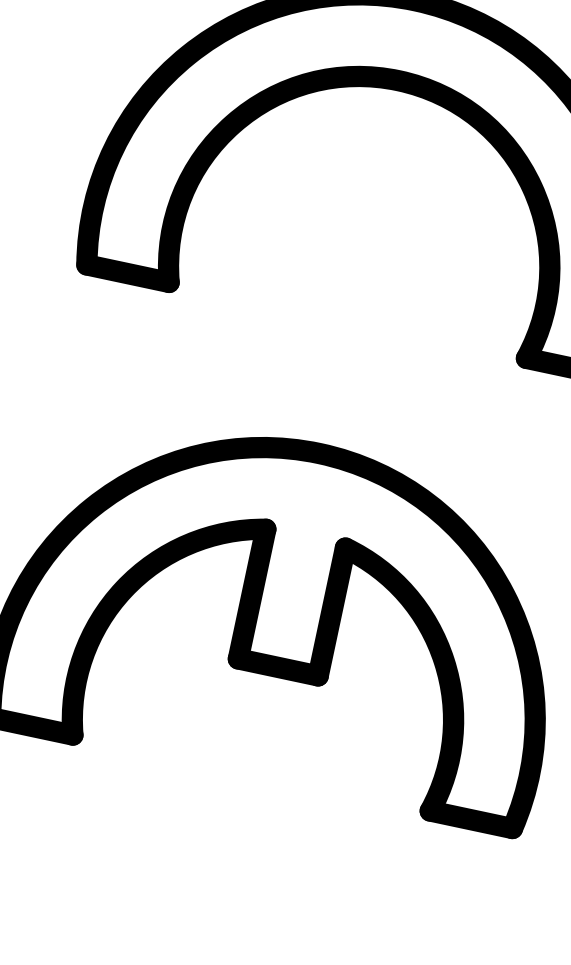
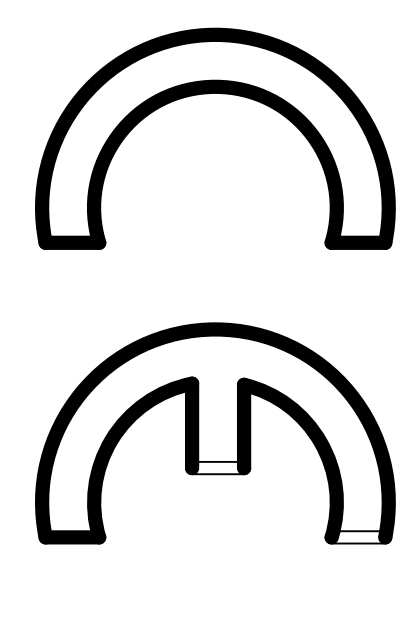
fill: (277, 666) -> (217, 467), removed
fill: (471, 819) -> (358, 537), removed

